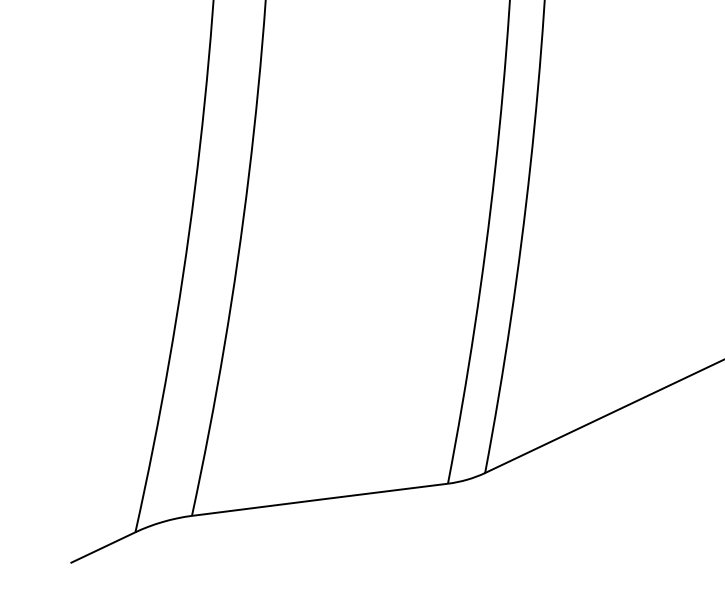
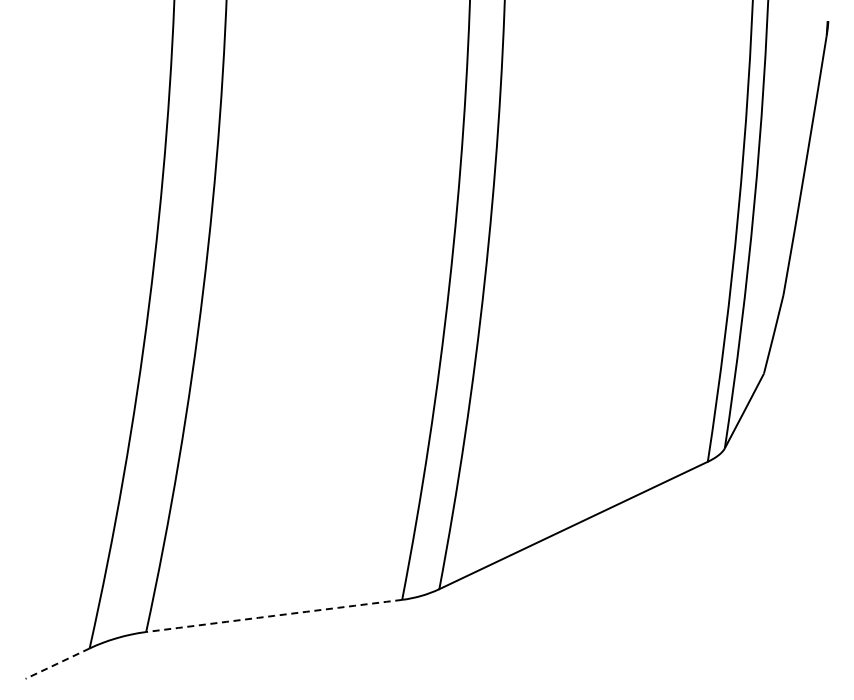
arc: (320, 499) -> (274, 615), solid -> dashed
line: (103, 547) -> (57, 663), solid -> dashed

